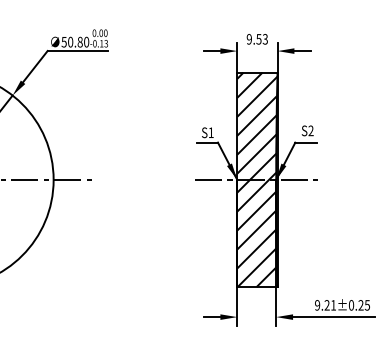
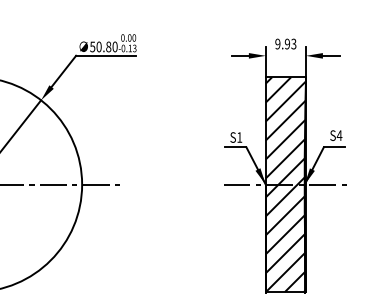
text: (258, 39) -> (286, 44), 9.53 -> 9.93
text: (310, 130) -> (338, 135), S2 -> S4

